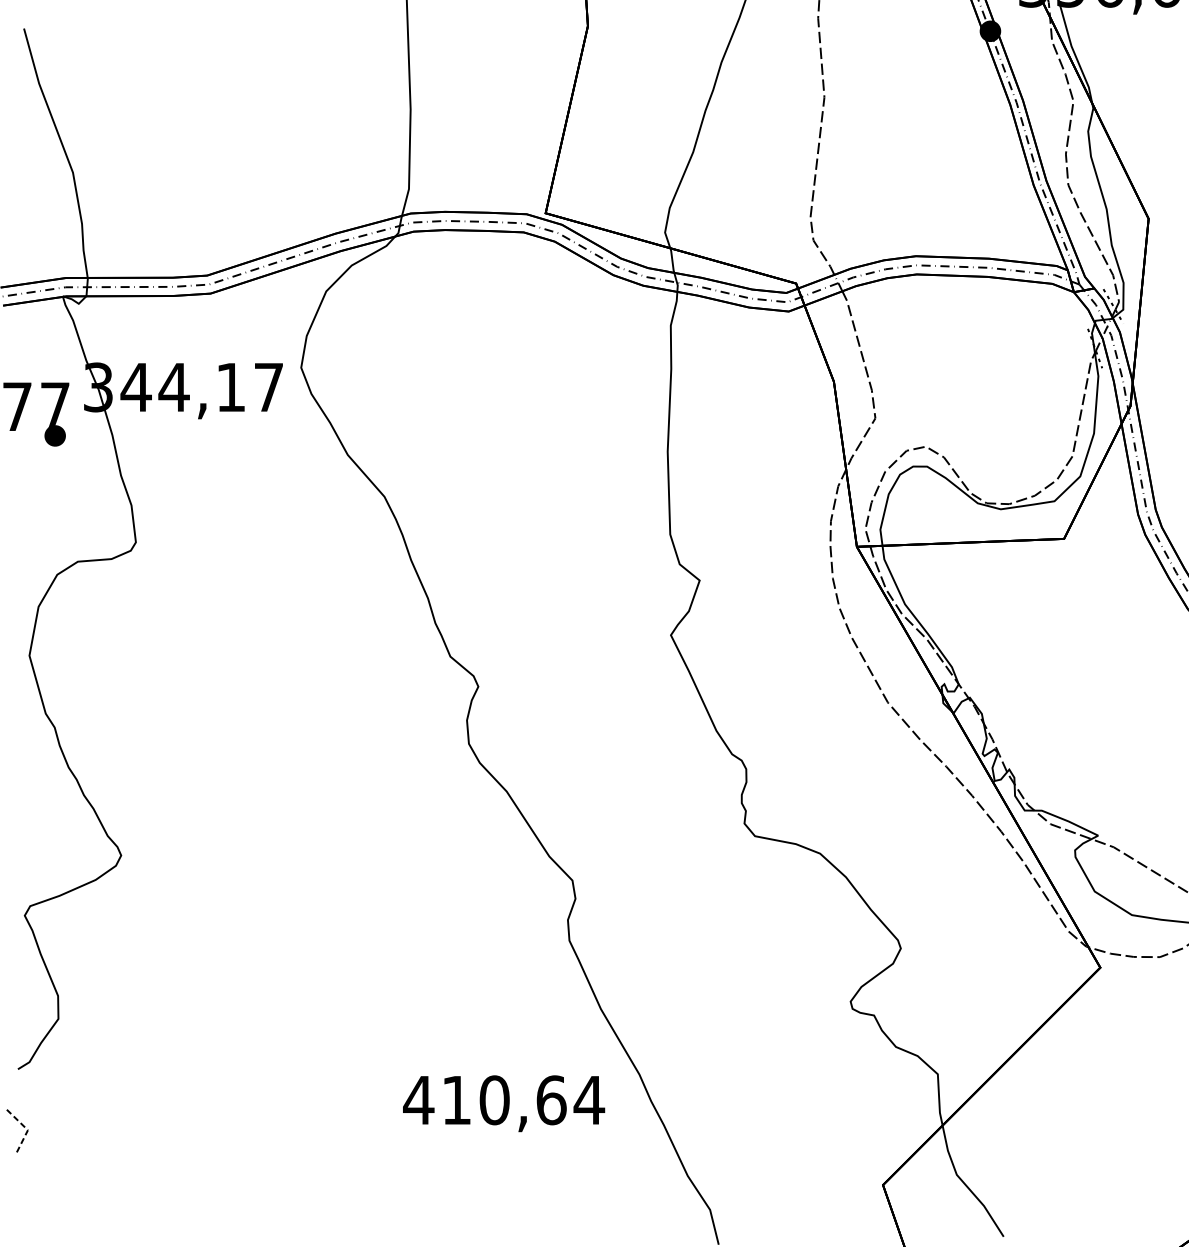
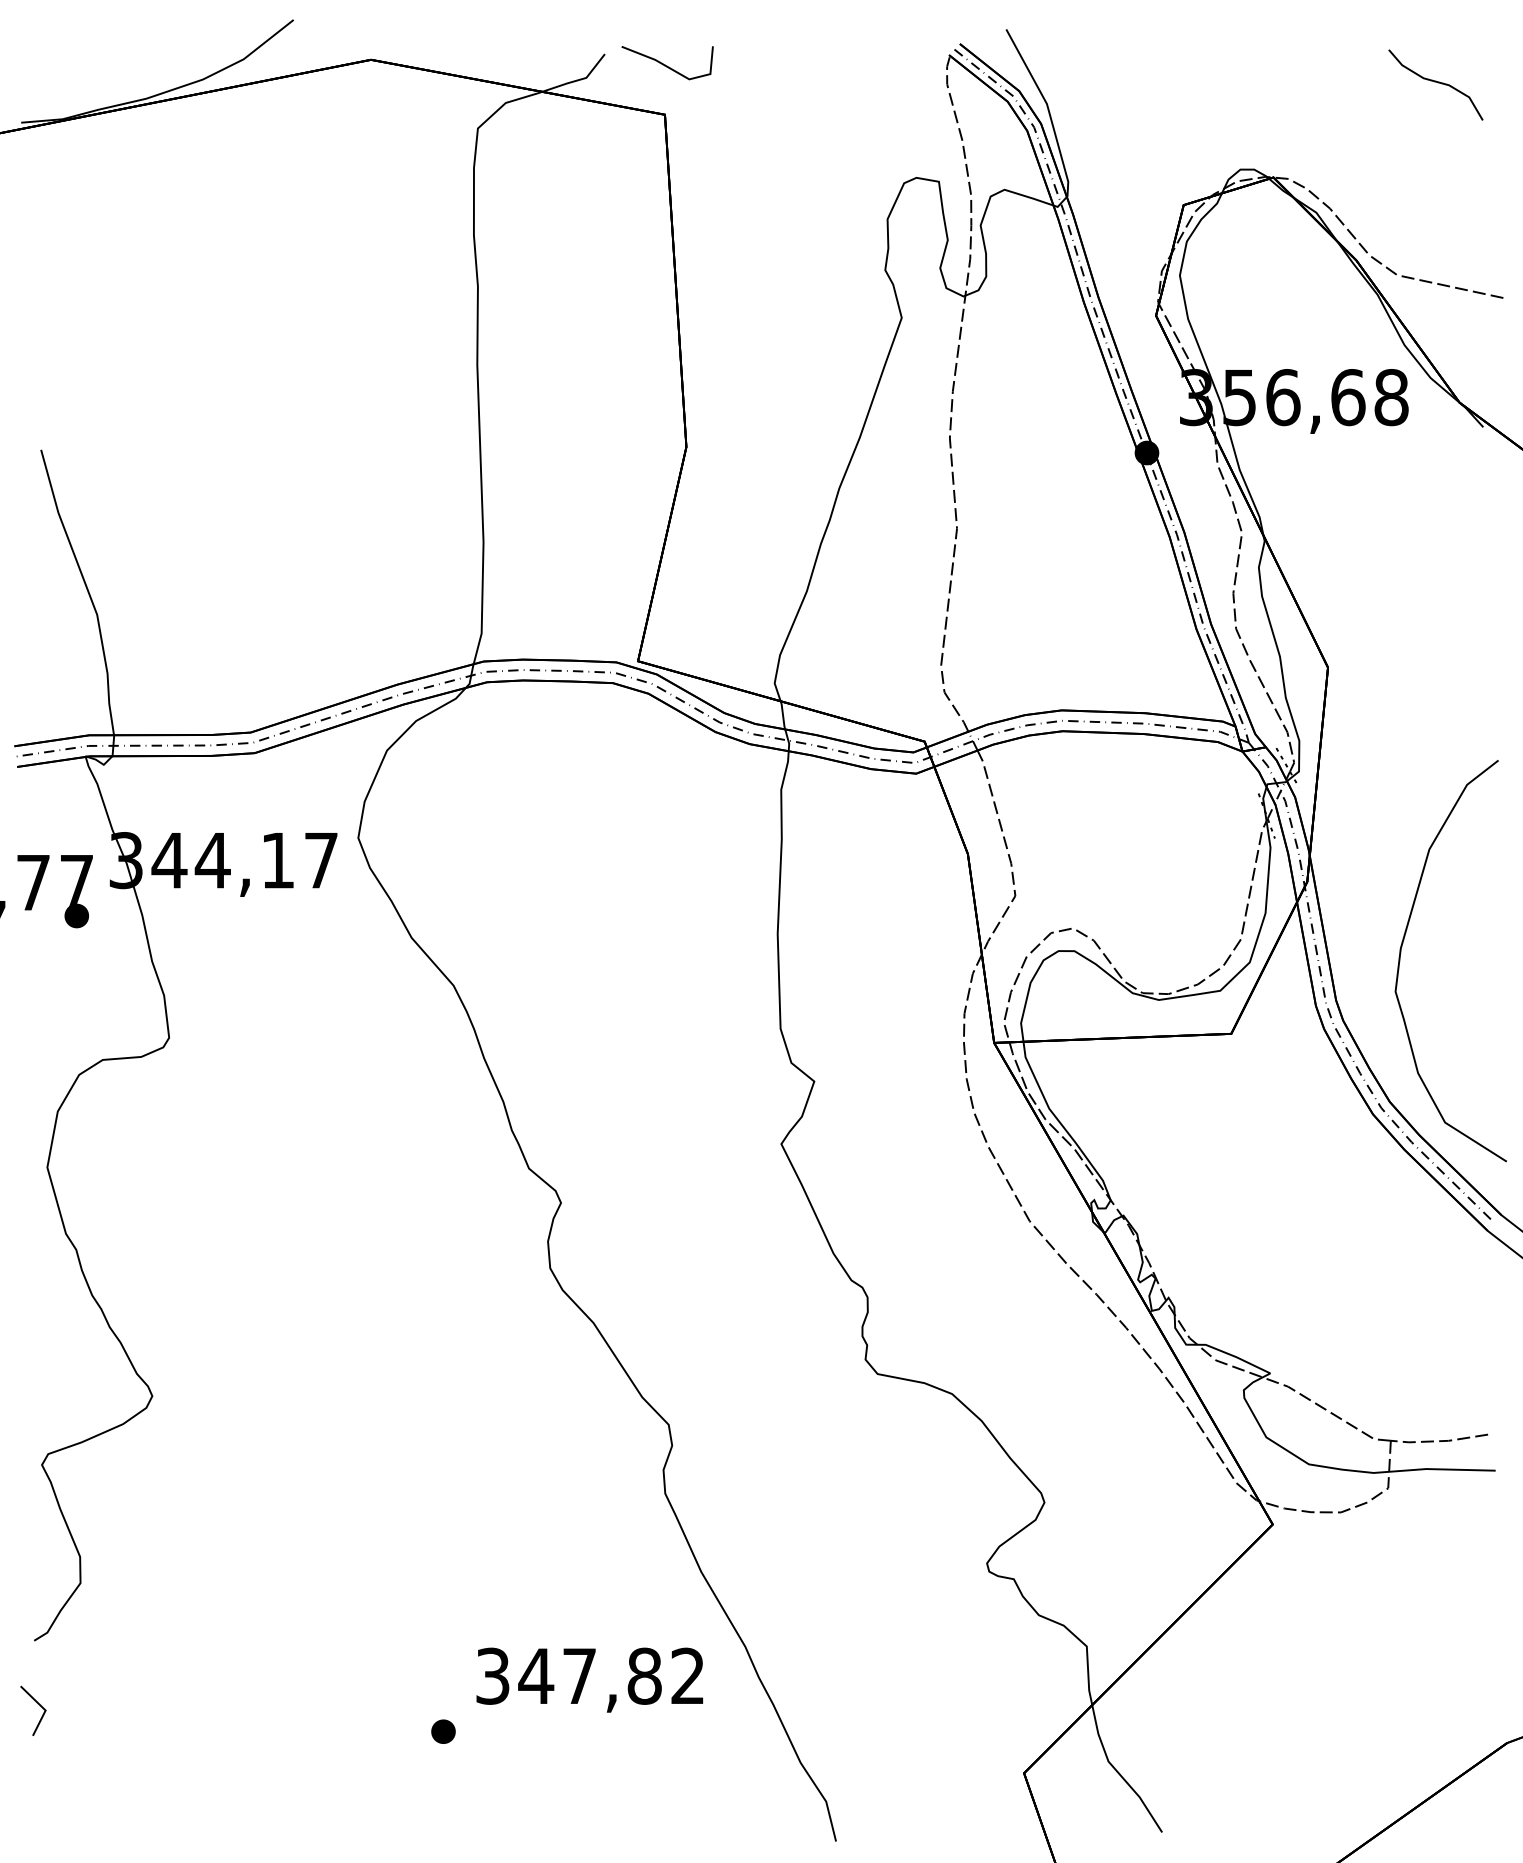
text: (504, 1099) -> (590, 1675), 410,64 -> 347,82
line: (26, 1128) -> (43, 1708), dashed -> solid
part: (375, 1148) -> (443, 1731), added

